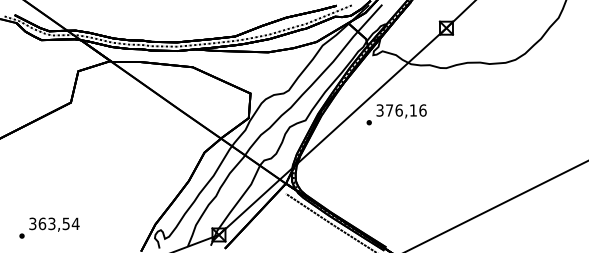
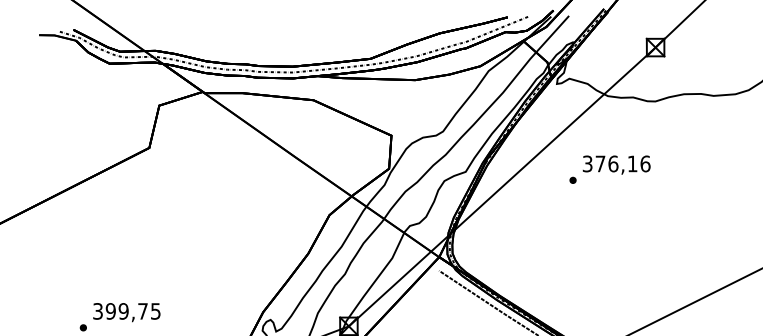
text: (396, 114) -> (609, 169), moved
text: (58, 223) -> (132, 310), 363,54 -> 399,75

